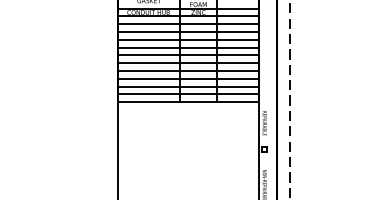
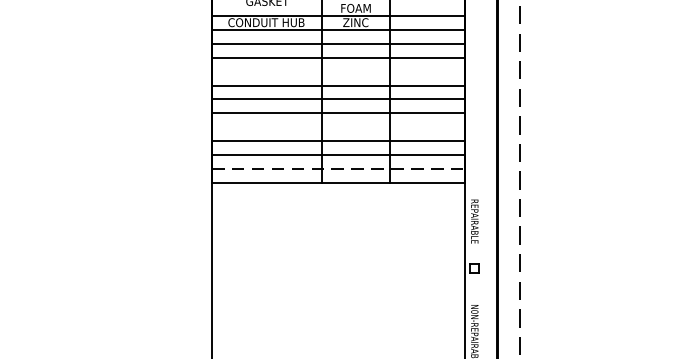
line: (188, 39) -> (338, 70), removed
line: (188, 70) -> (338, 126), removed
line: (189, 94) -> (339, 169), solid -> dashed

